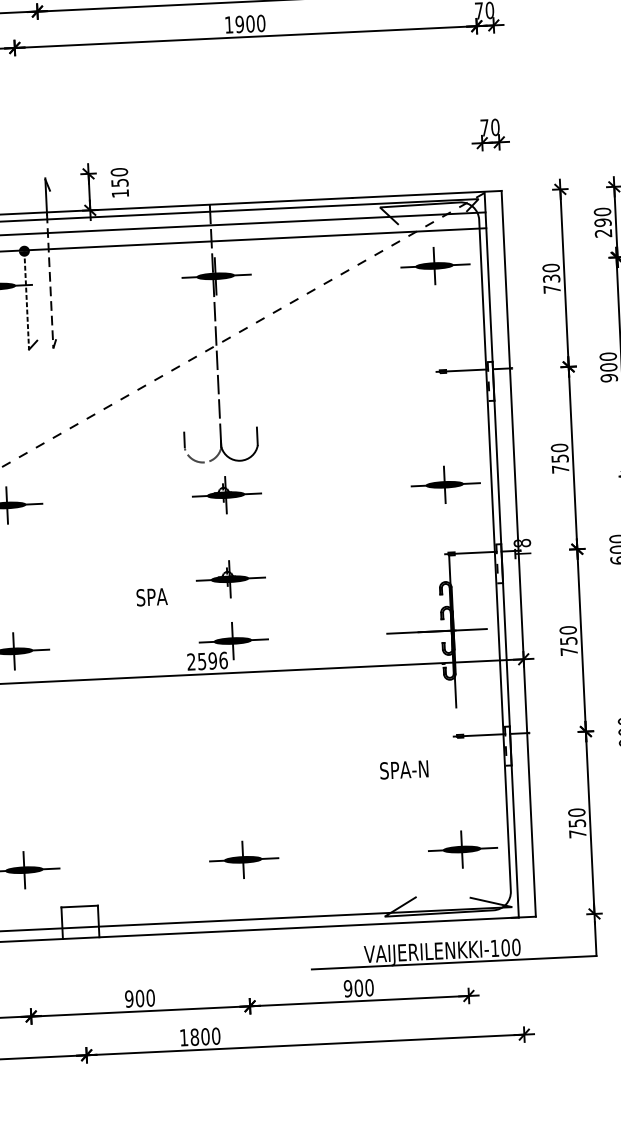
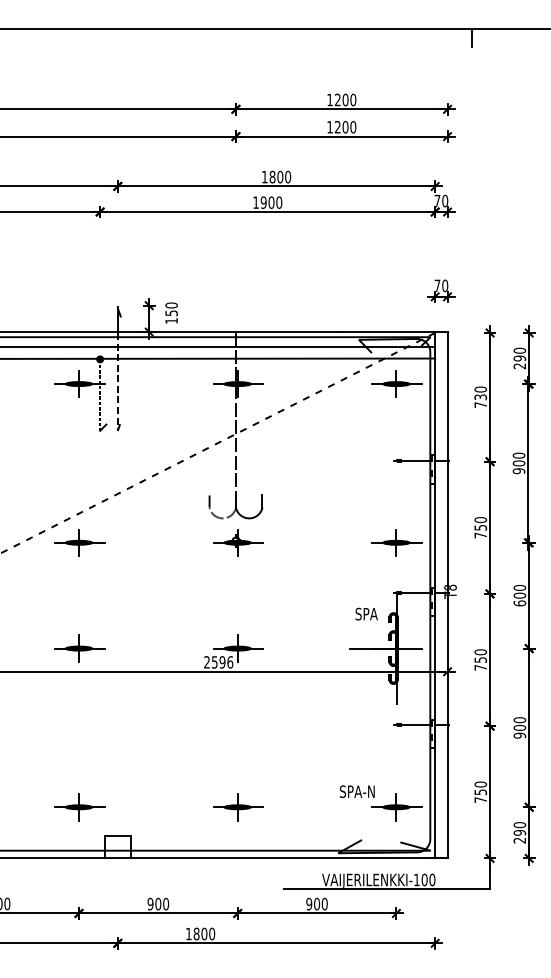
part: (231, 578) -> (238, 603), removed
text: (151, 596) -> (366, 613), moved
text: (404, 769) -> (357, 791), moved

